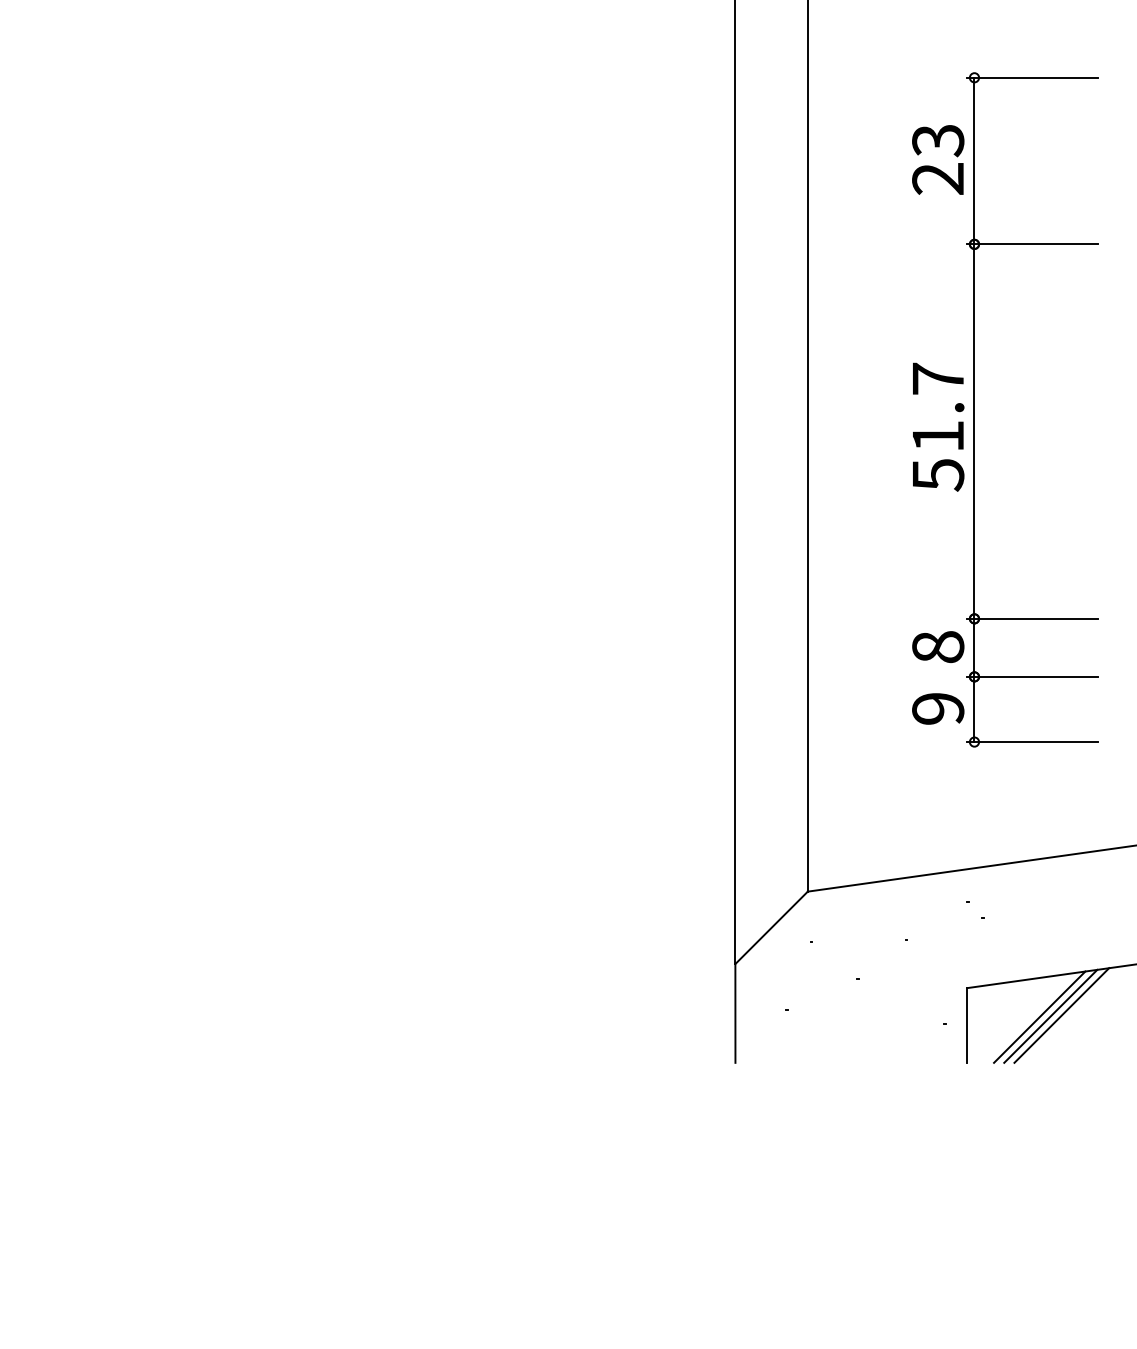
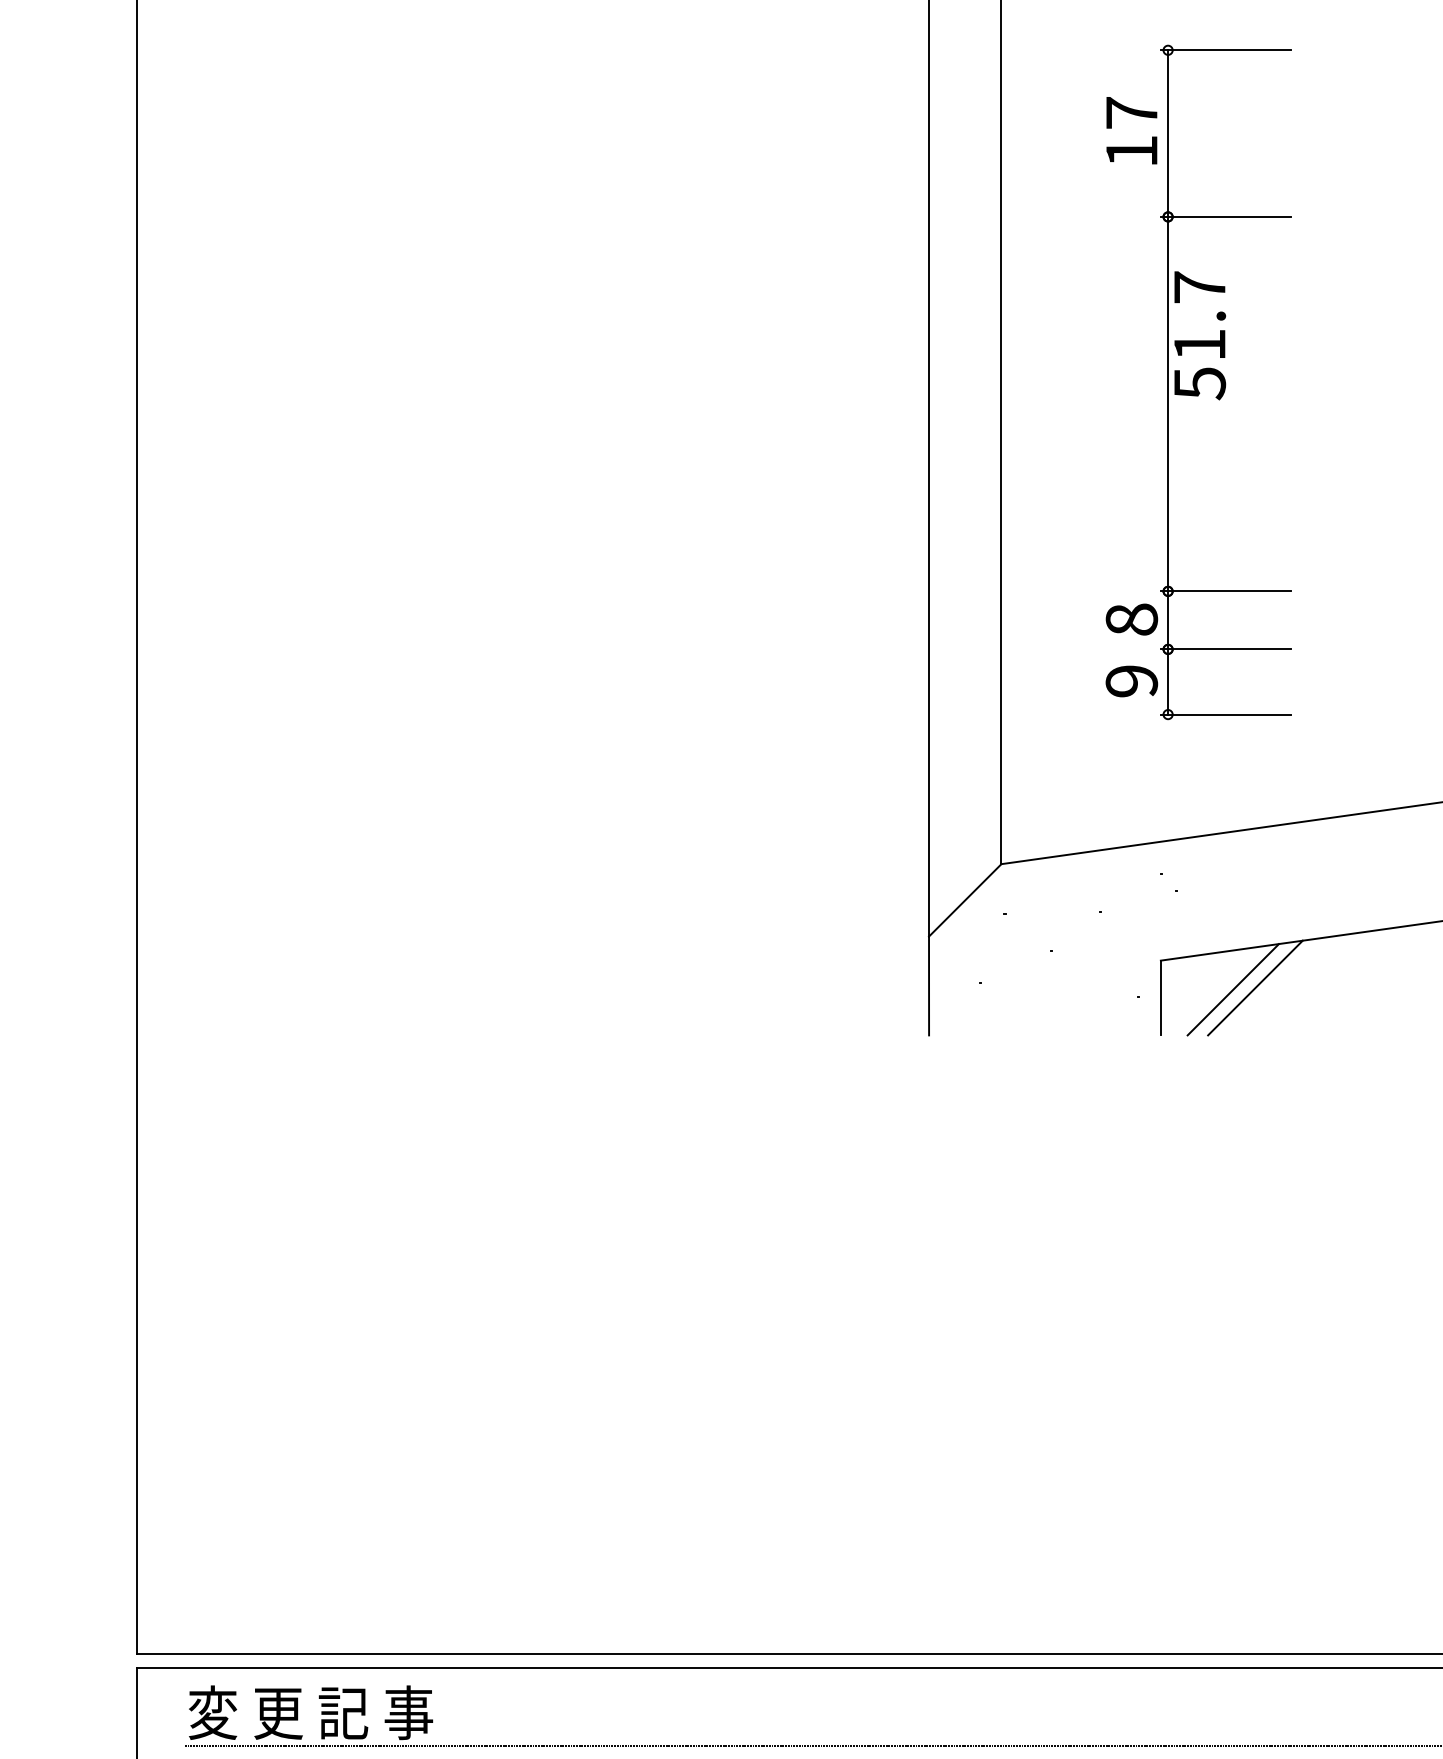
text: (937, 159) -> (1131, 132), 23 -> 17
text: (938, 426) -> (1200, 335), moved
line: (1049, 1015) -> (1243, 988), removed

